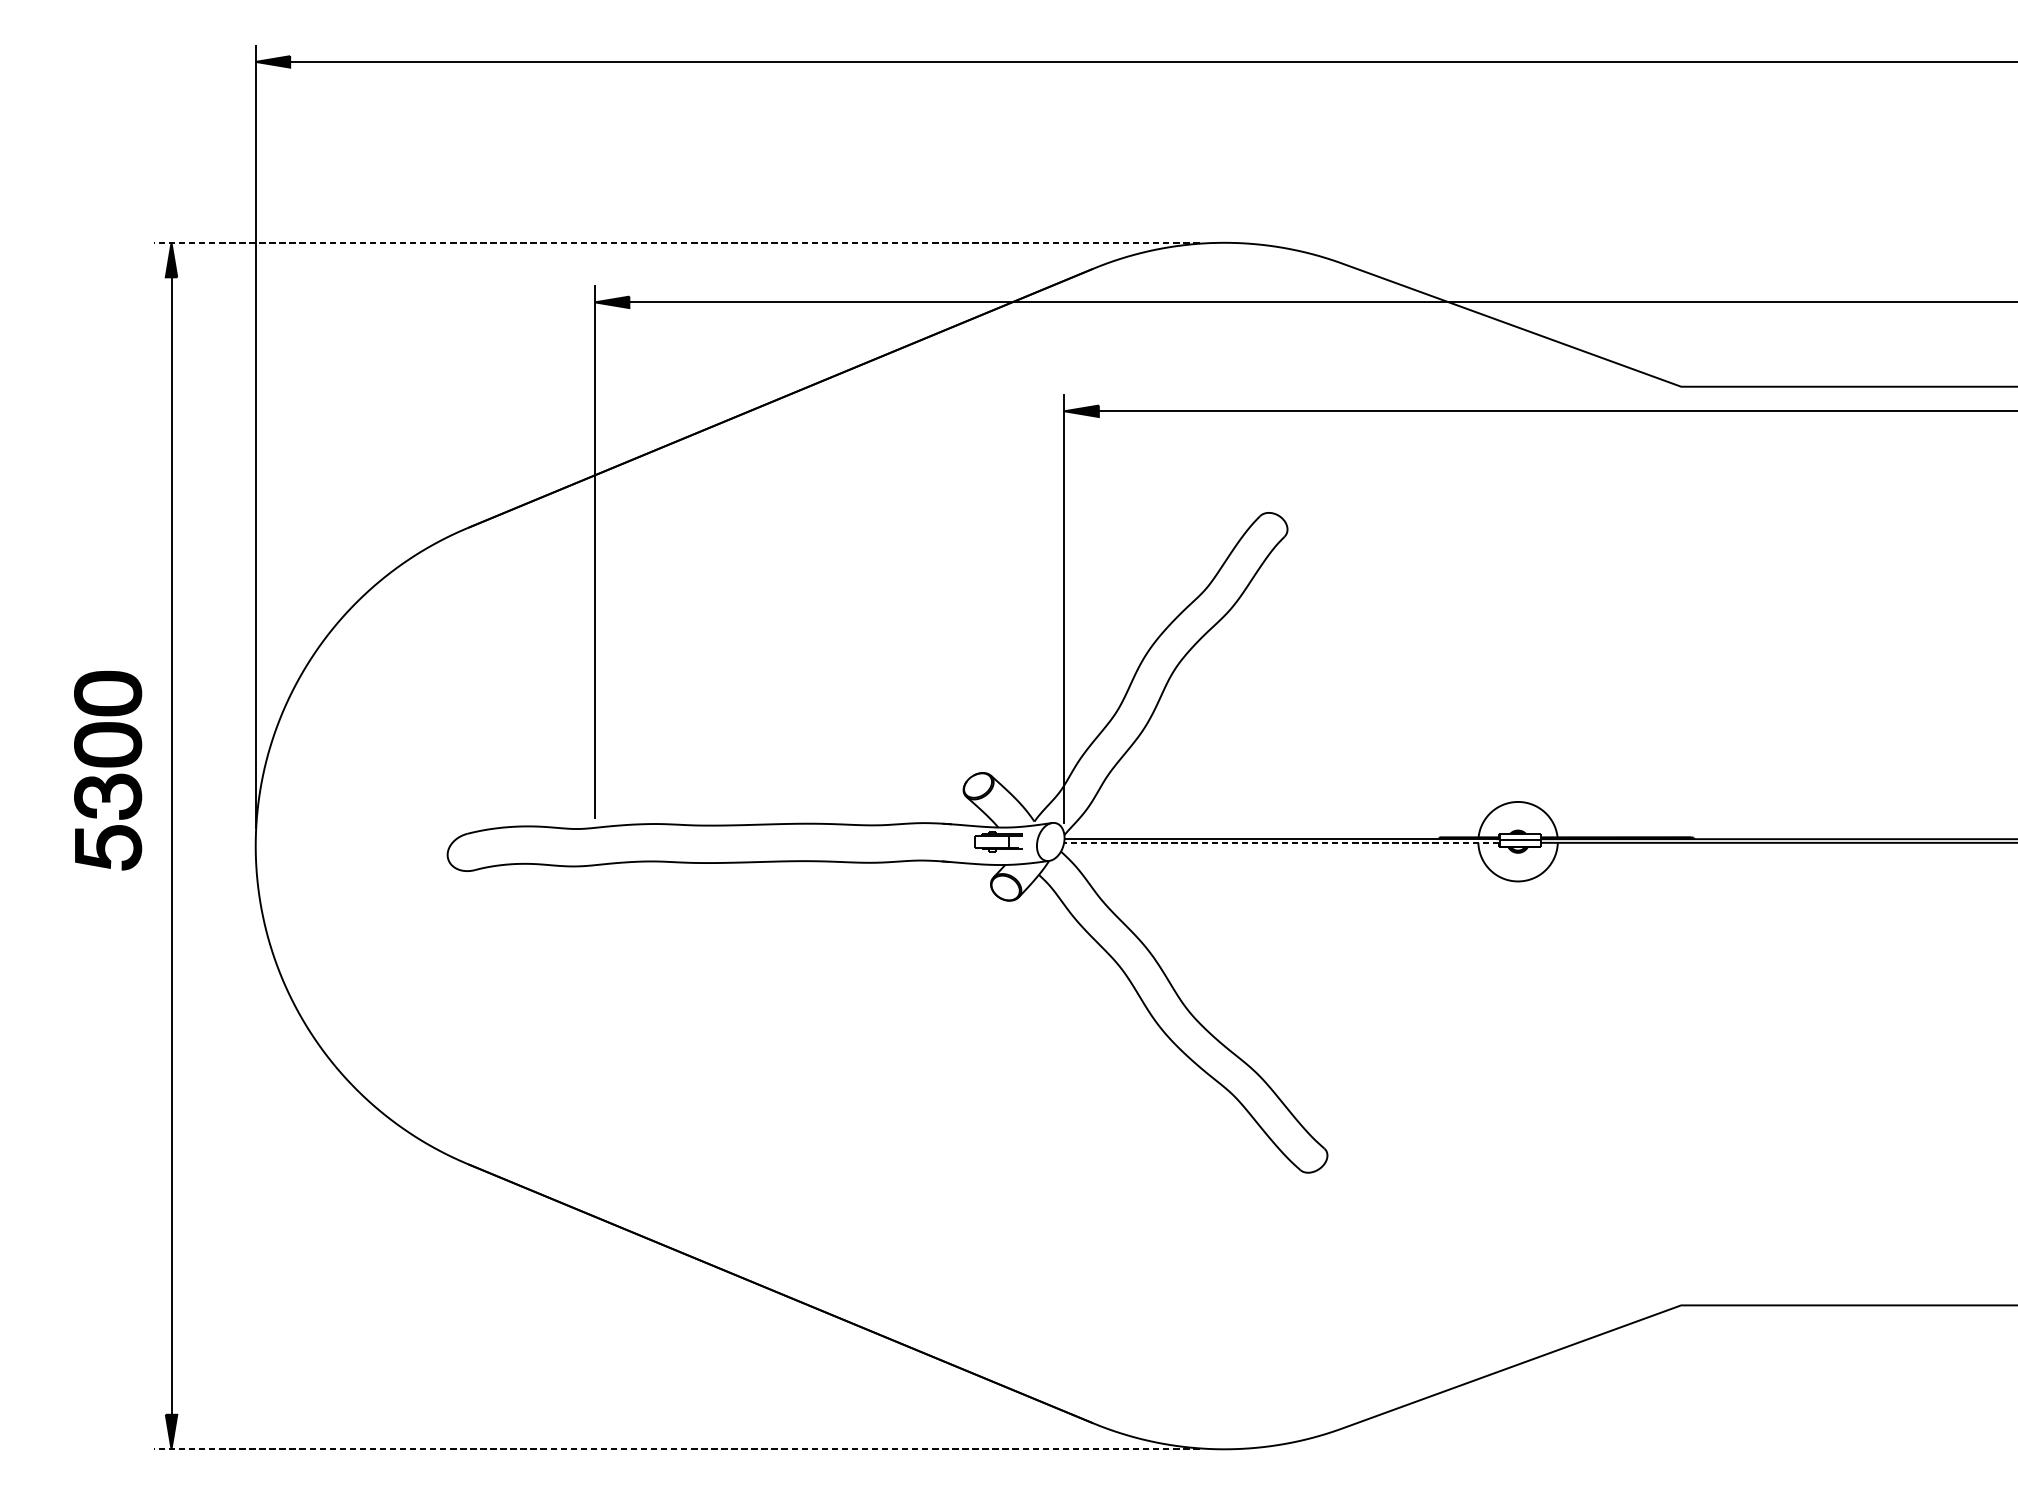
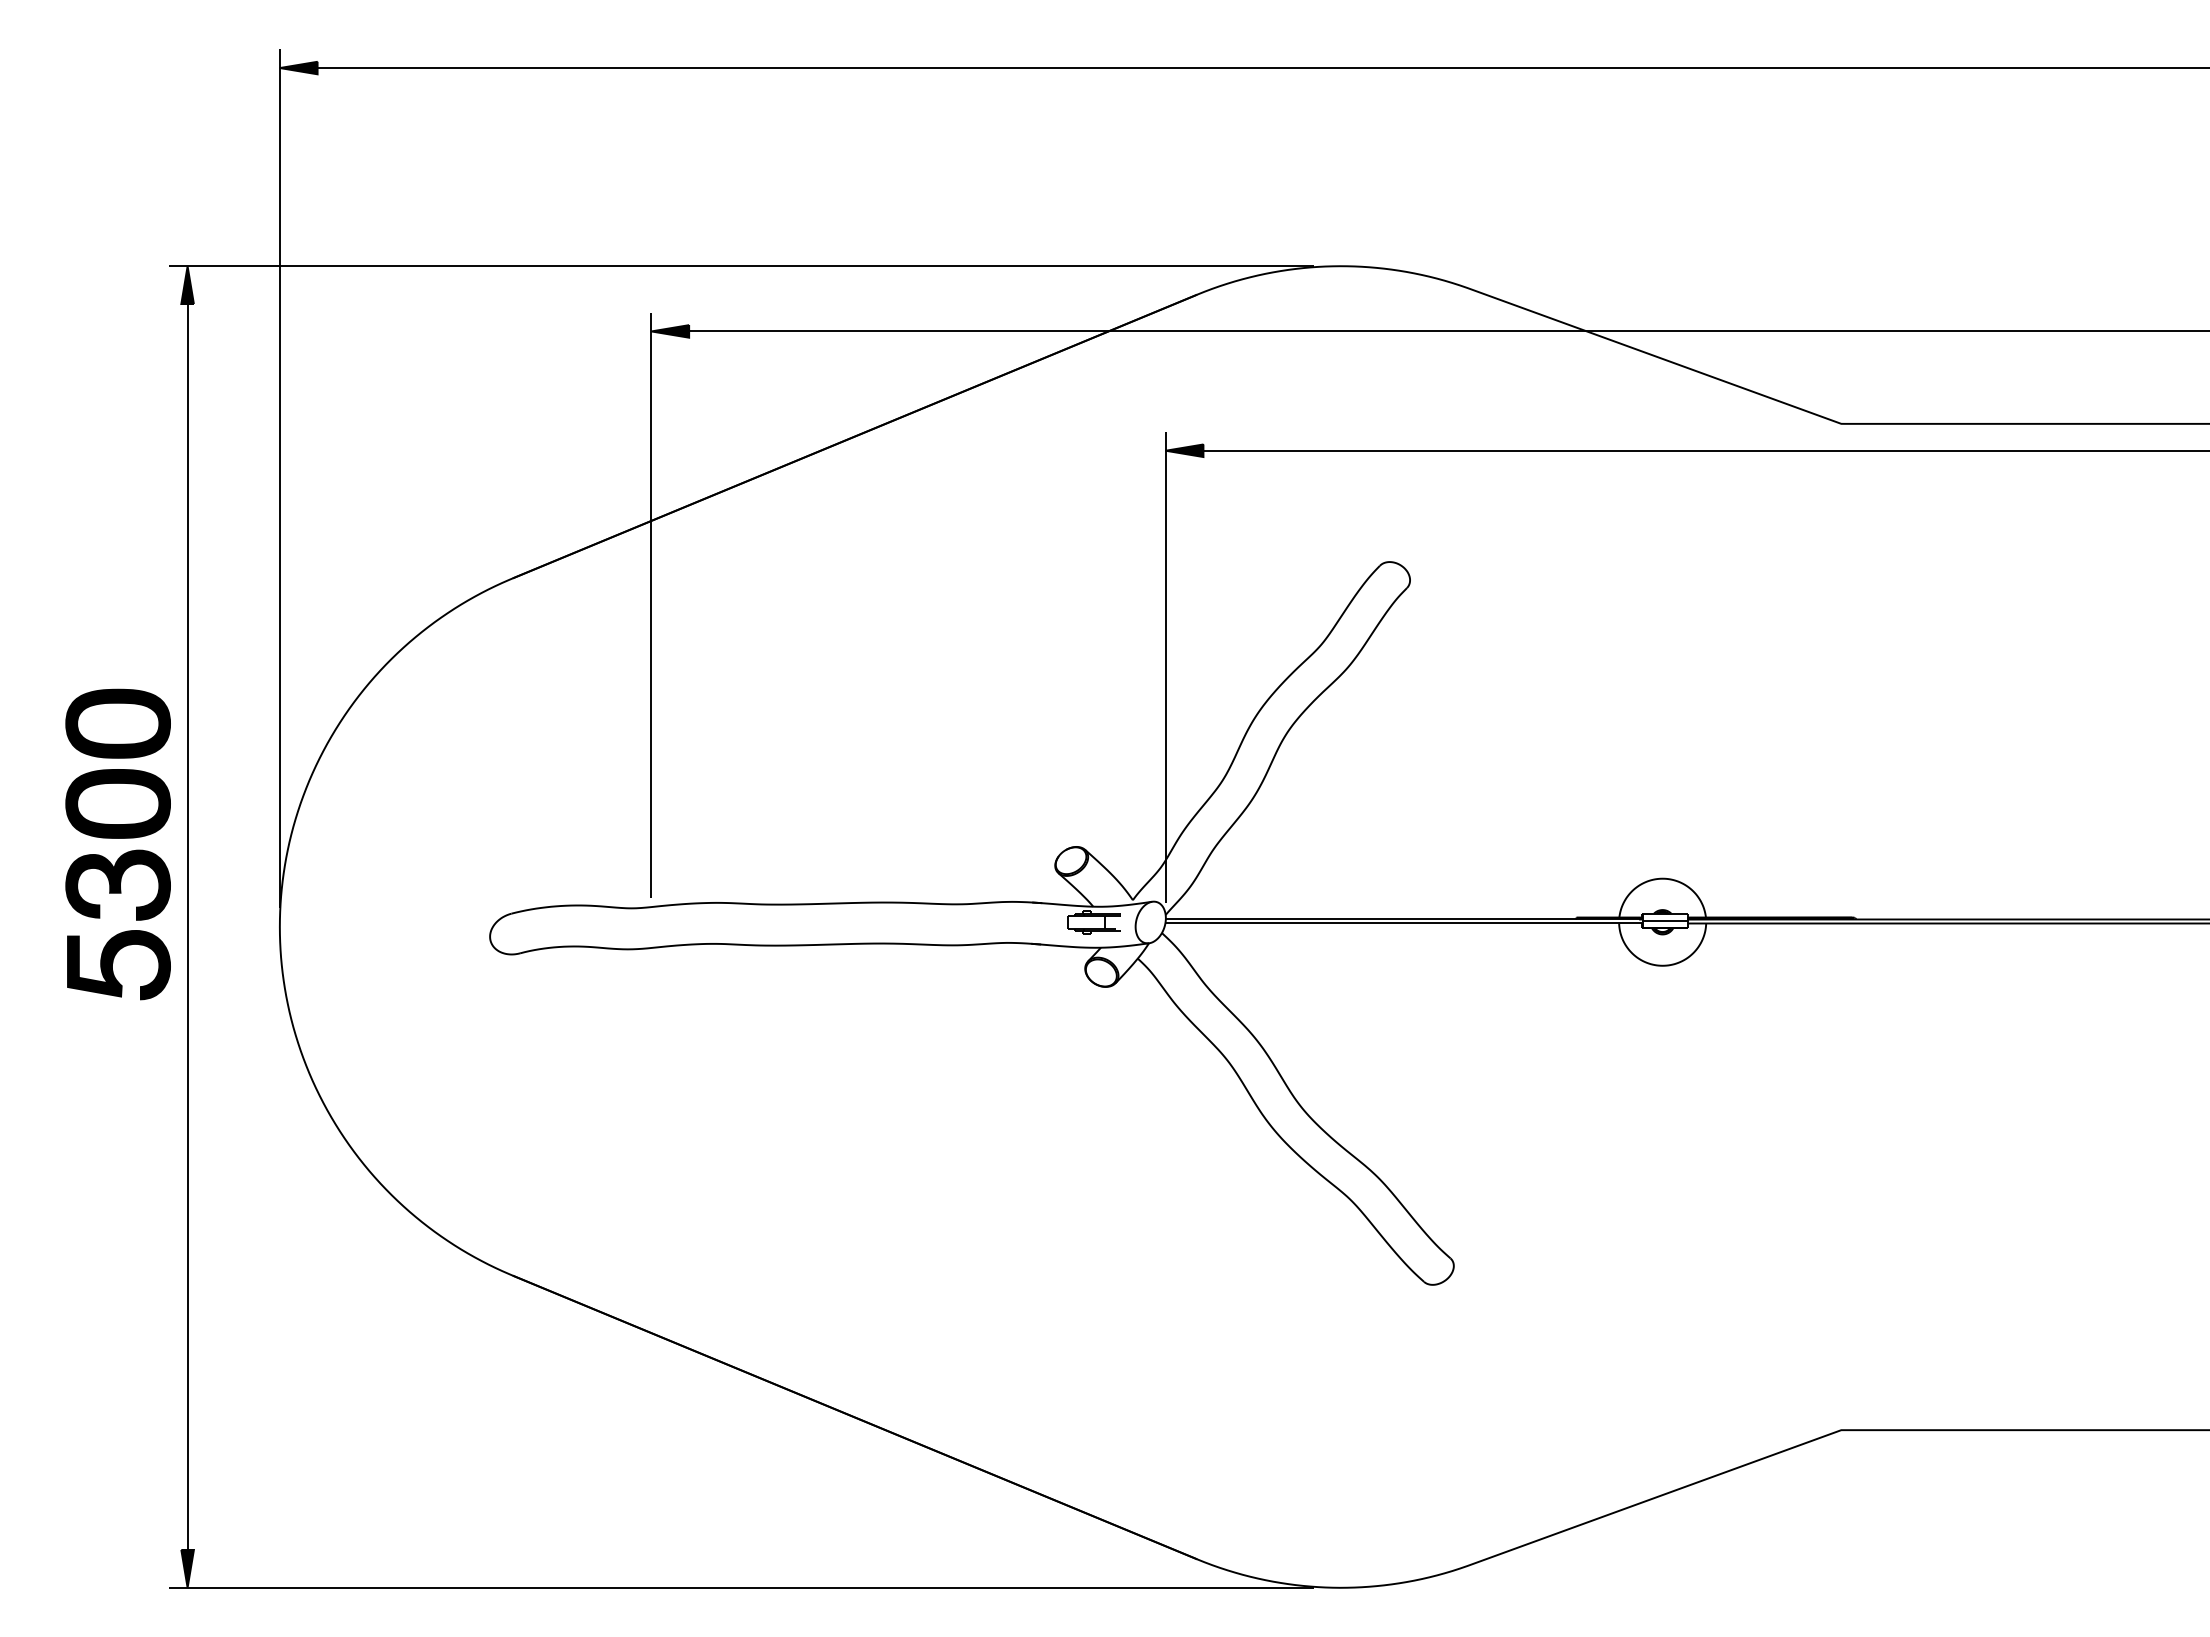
line: (677, 243) -> (741, 266), dashed -> solid
part: (107, 770) -> (117, 844), size x1.43
line: (1281, 842) -> (1403, 923), dashed -> solid
line: (677, 1449) -> (741, 1587), dashed -> solid

